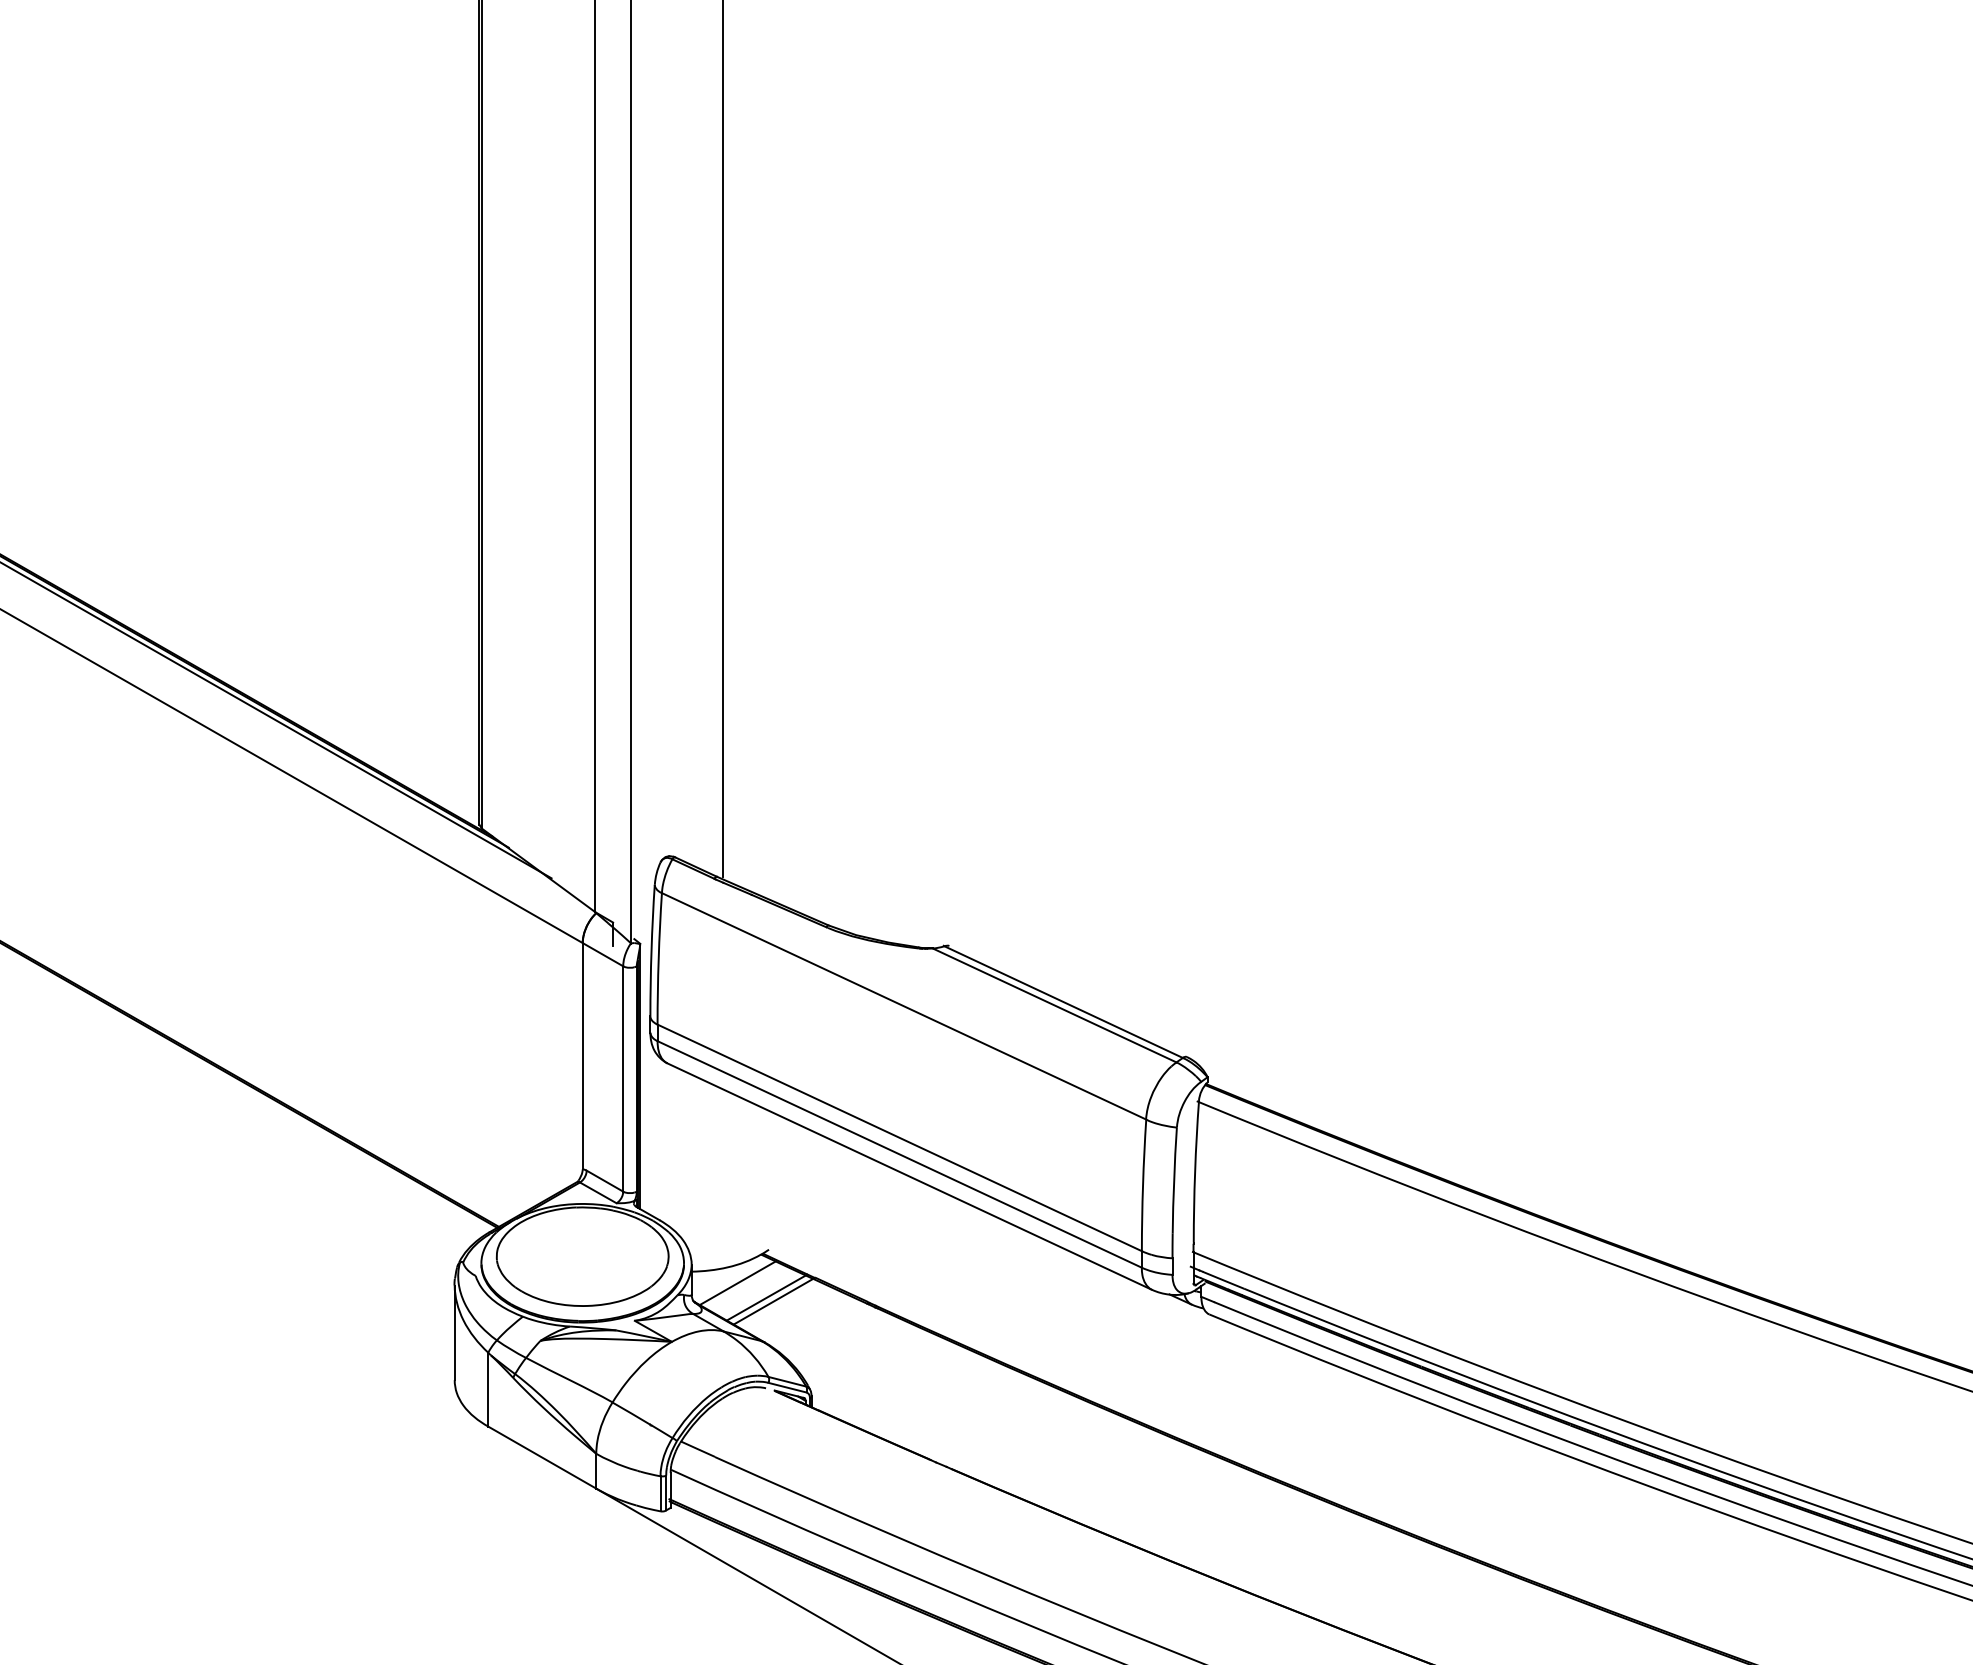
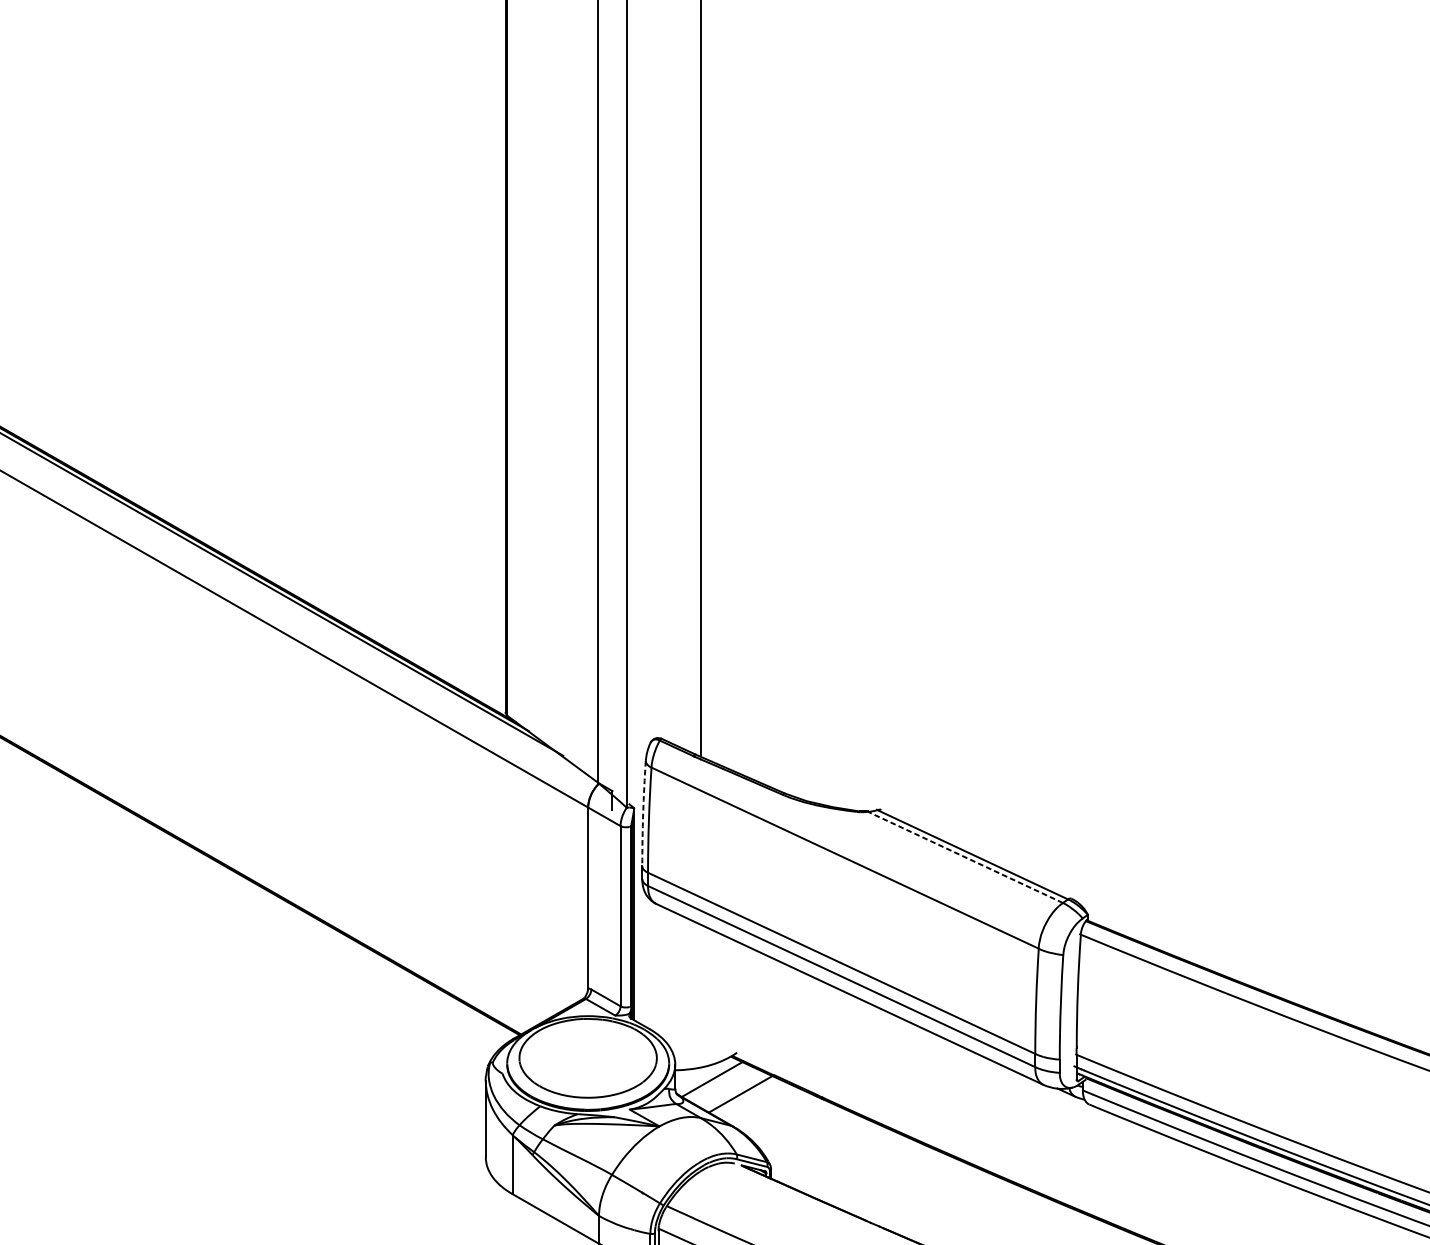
arc: (651, 950) -> (643, 813), solid -> dashed
line: (1054, 1005) -> (965, 857), solid -> dashed
line: (766, 1297) -> (735, 1090), removed

